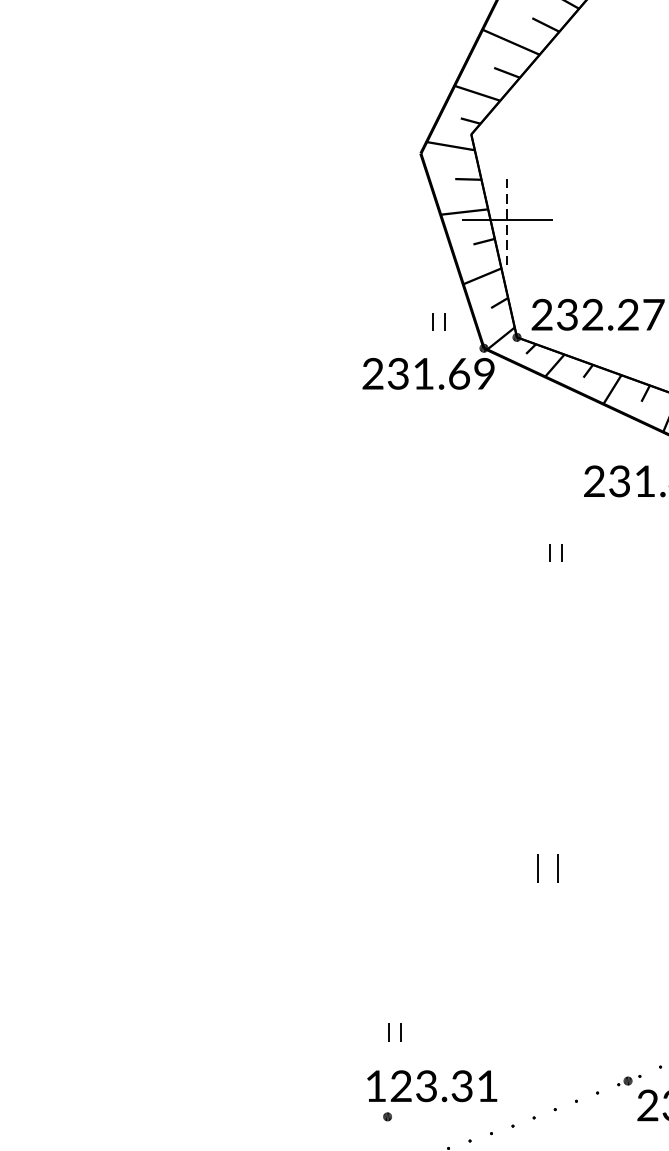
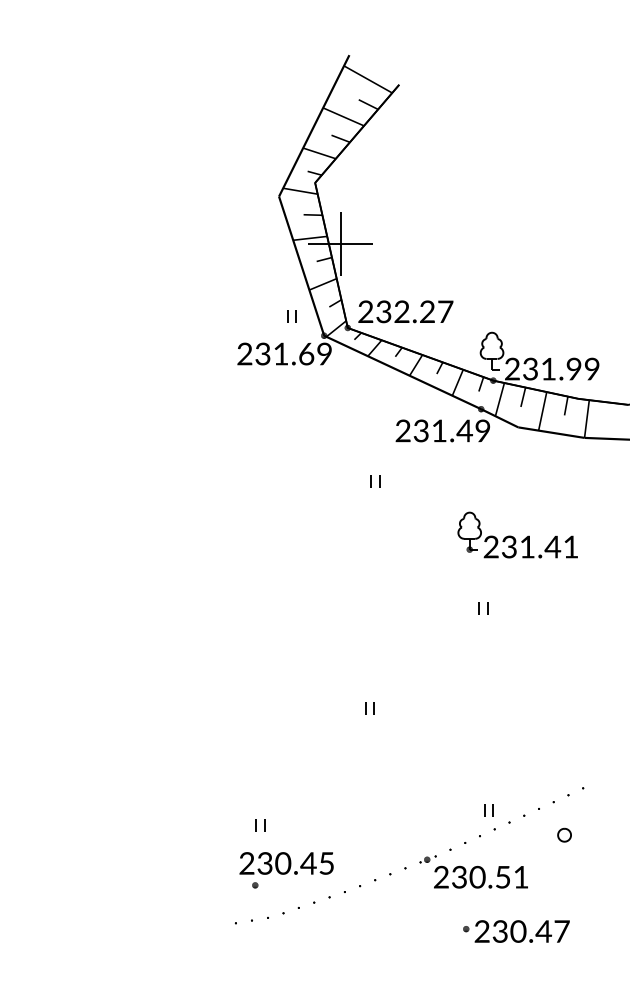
line: (506, 219) -> (340, 243), dashed -> solid
part: (547, 869) -> (369, 708), size x0.62
text: (431, 1086) -> (286, 863), 123.31 -> 230.45

